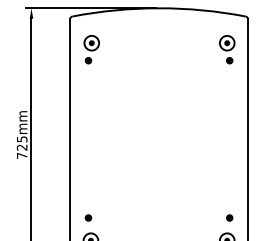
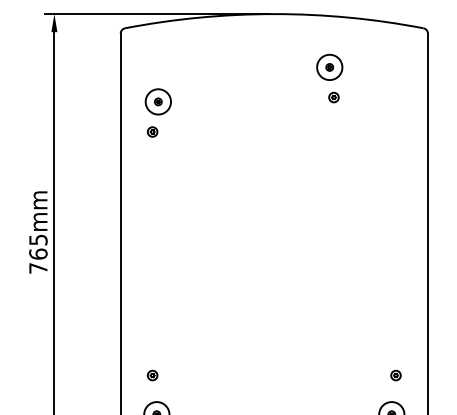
part: (91, 49) -> (157, 112), moved
part: (227, 49) -> (330, 78), moved
text: (21, 147) -> (37, 254), 725mm -> 765mm

